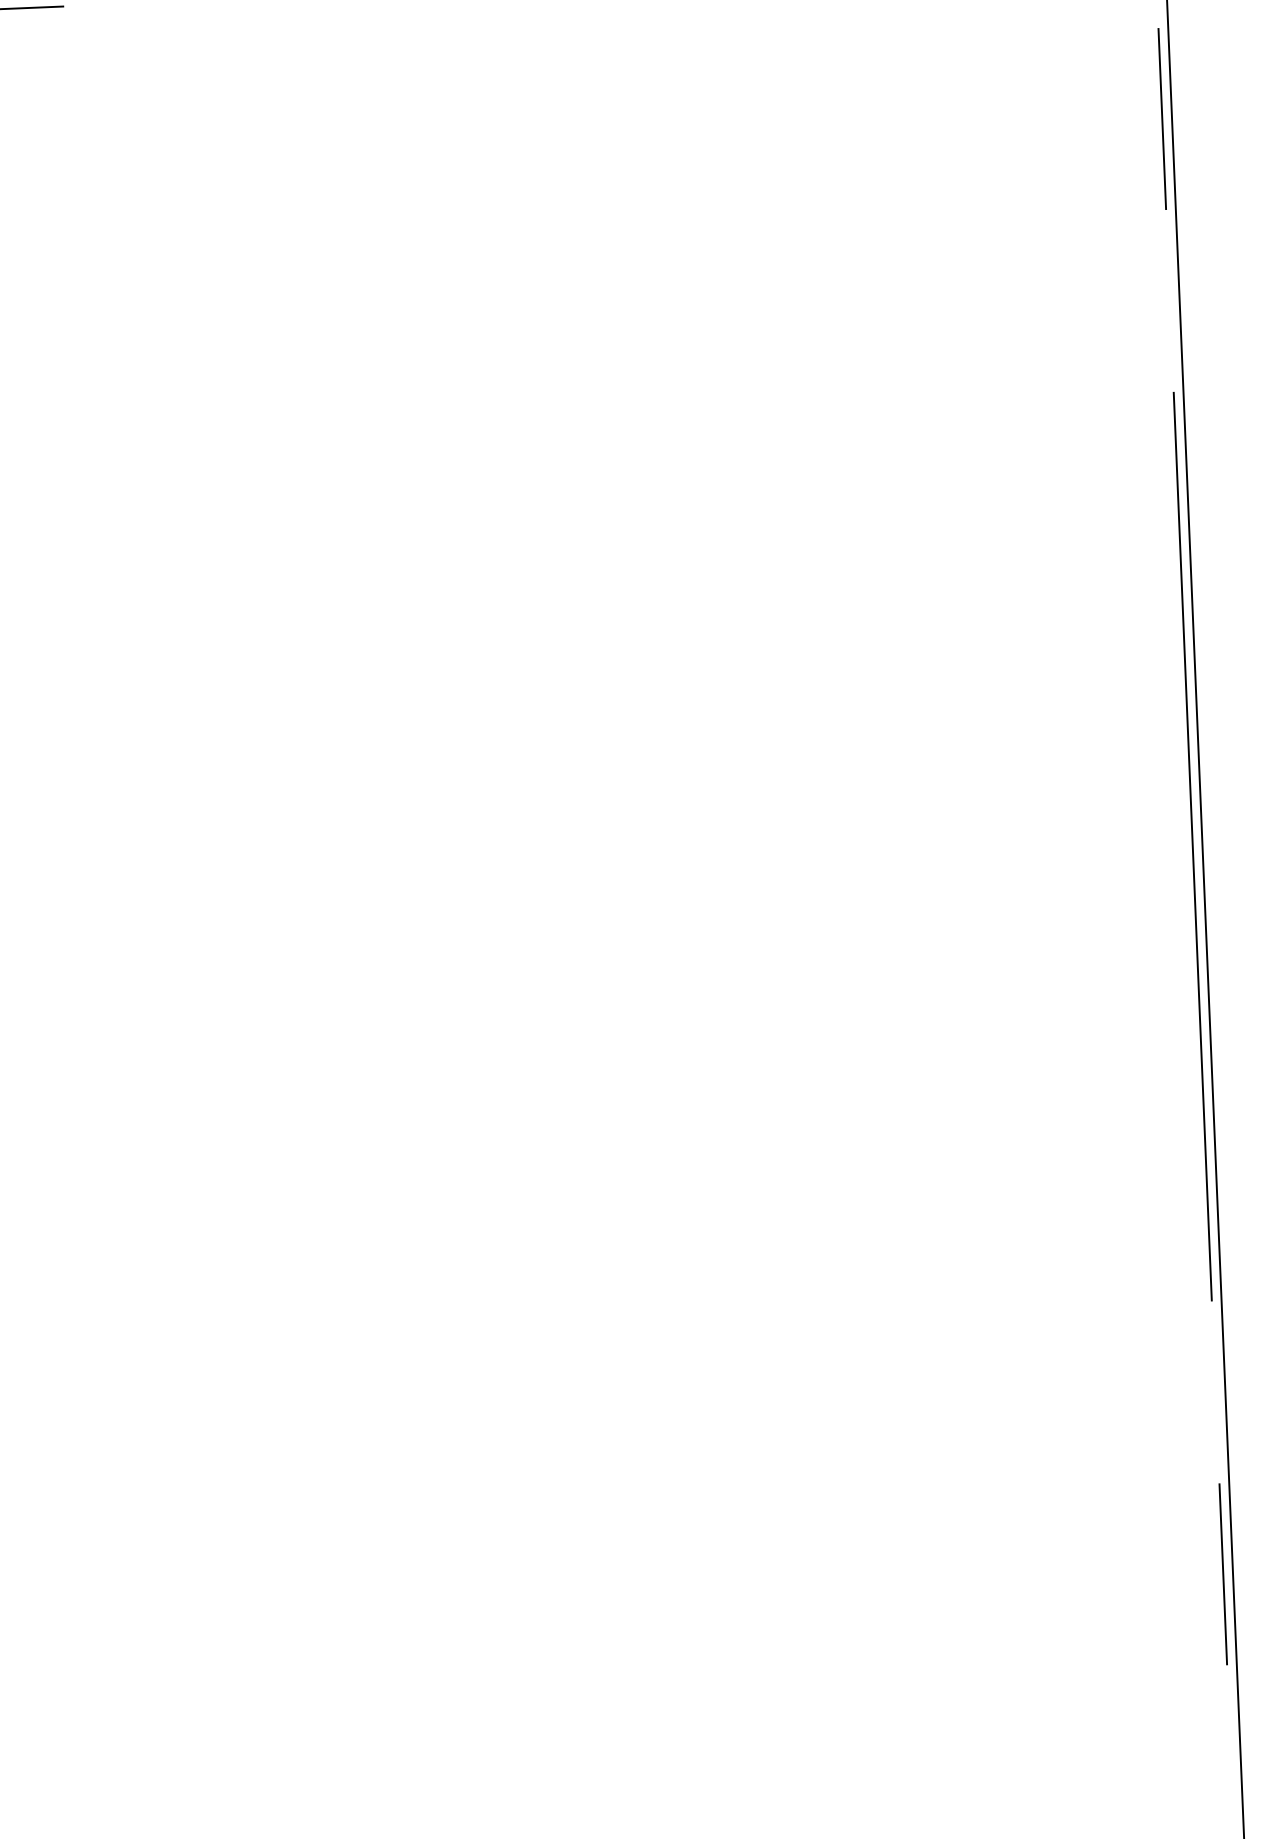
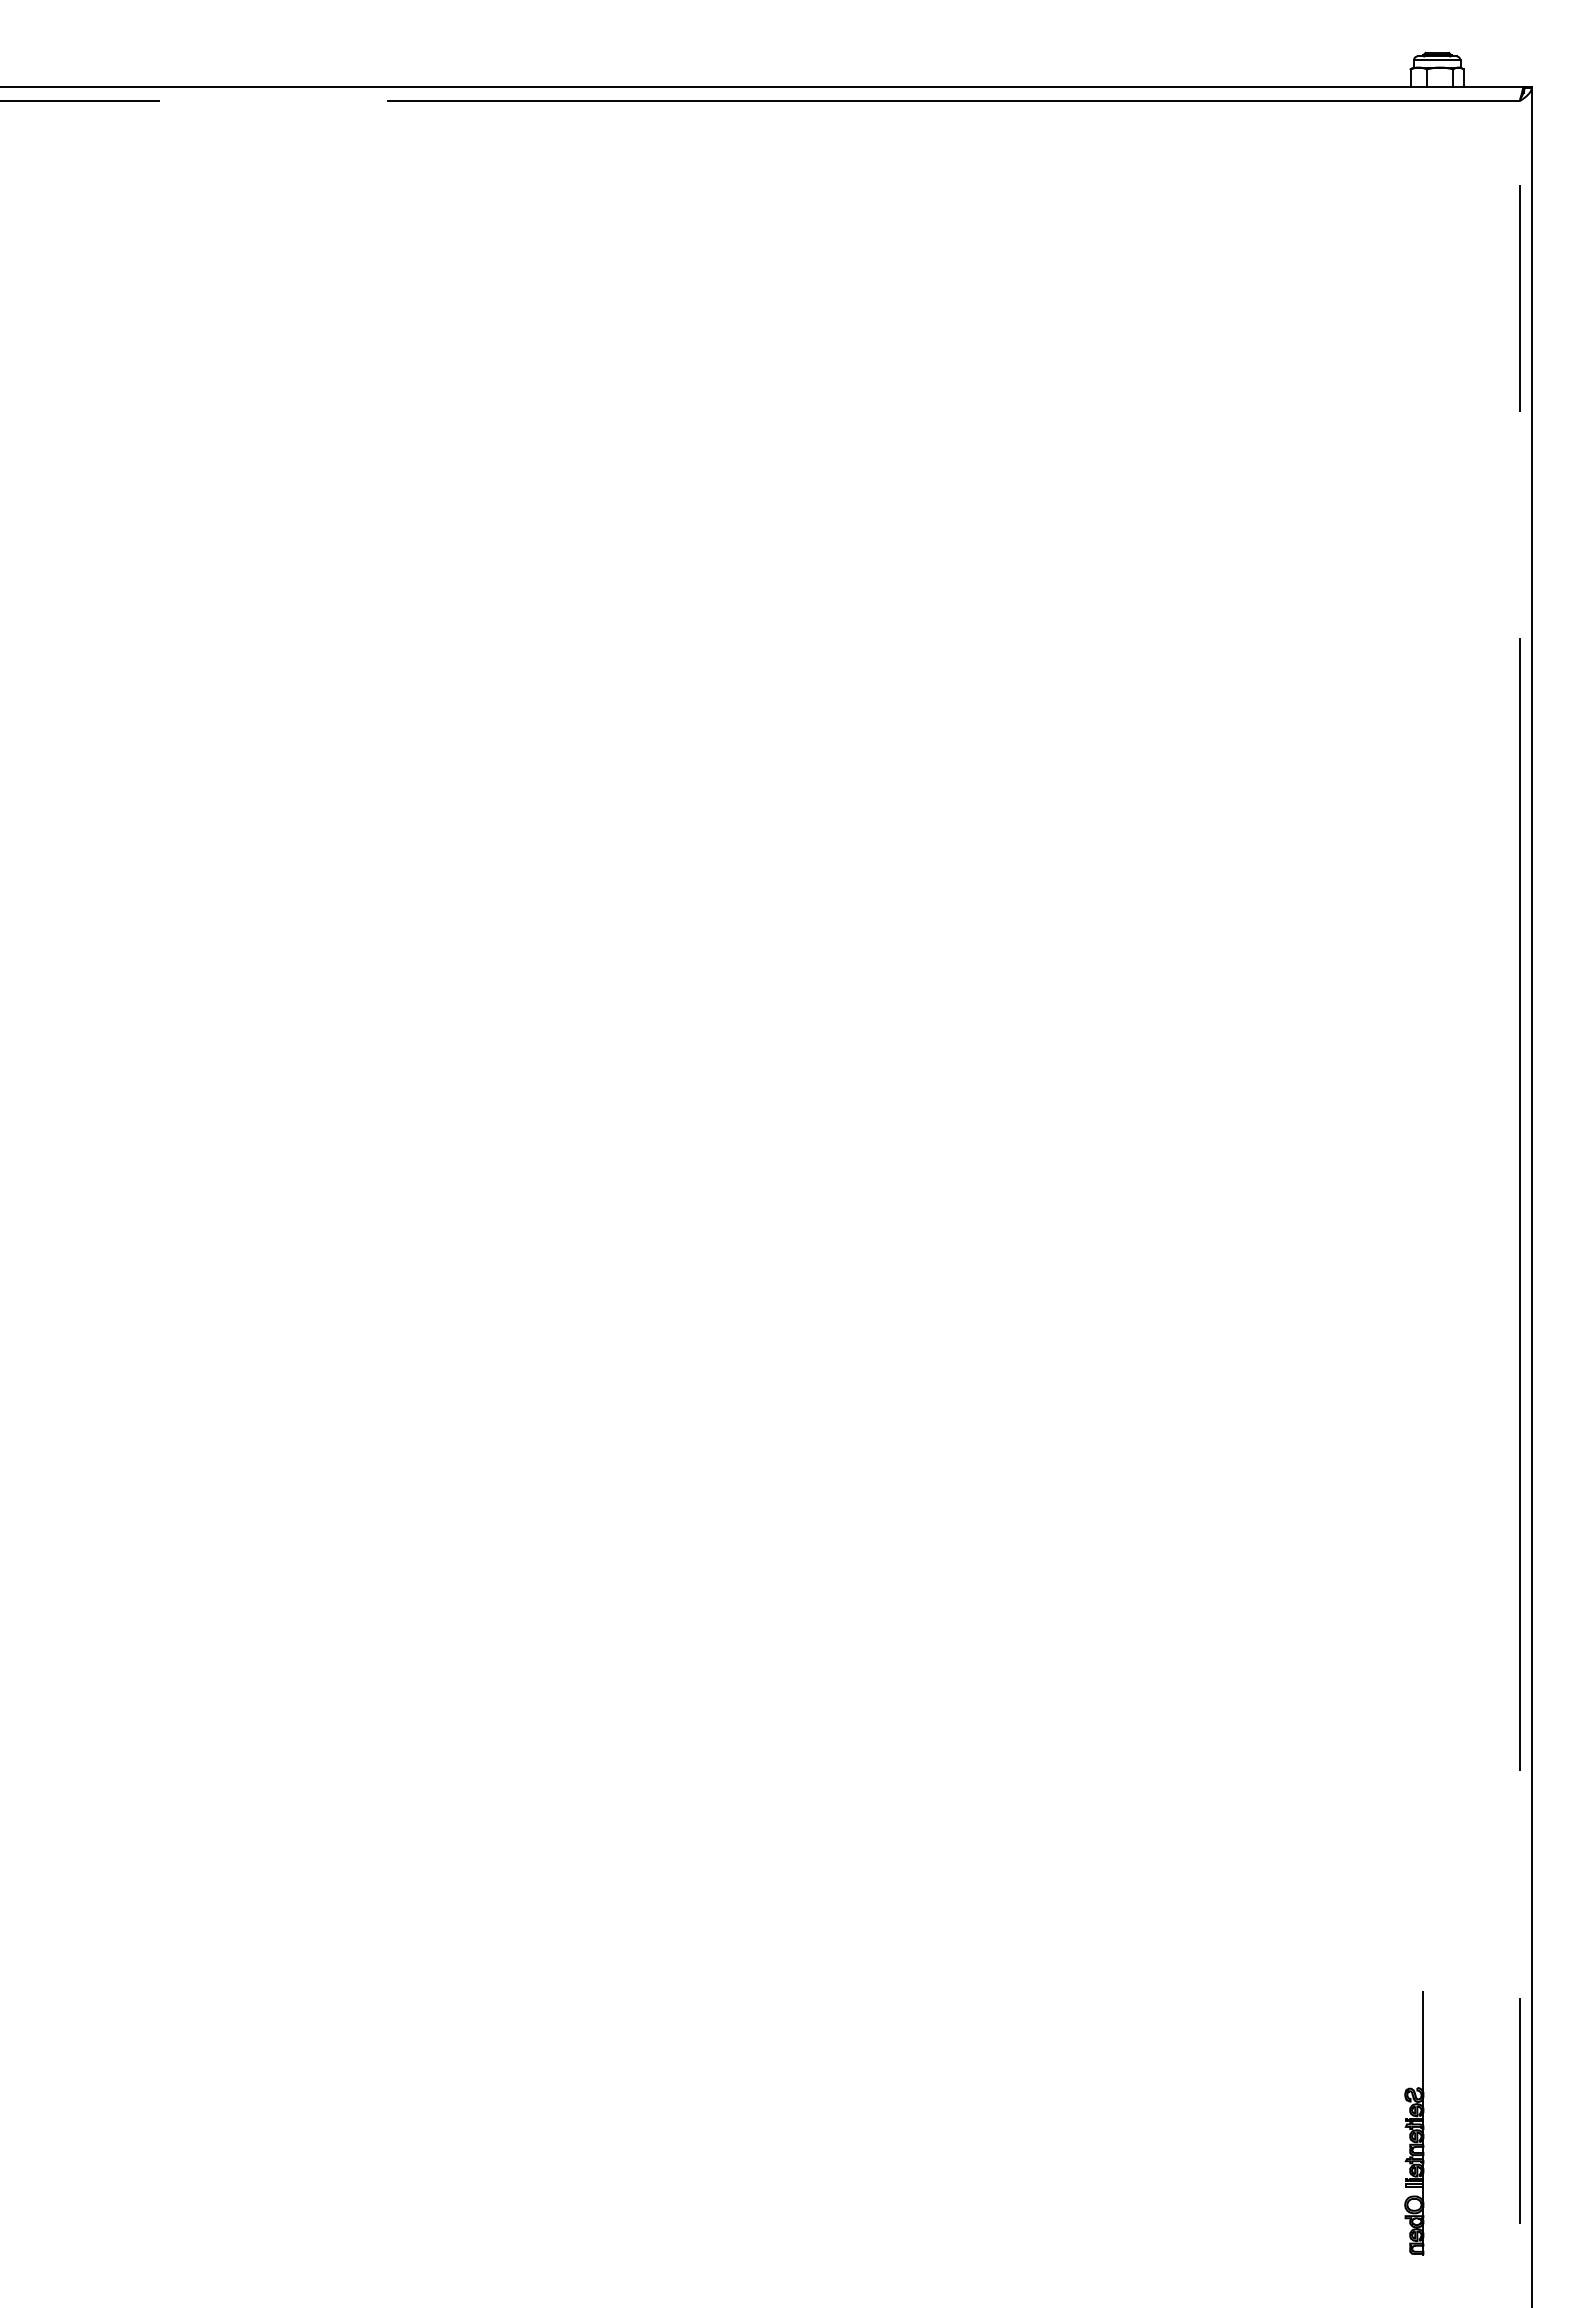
part: (1139, 1587) -> (1414, 2123), added

